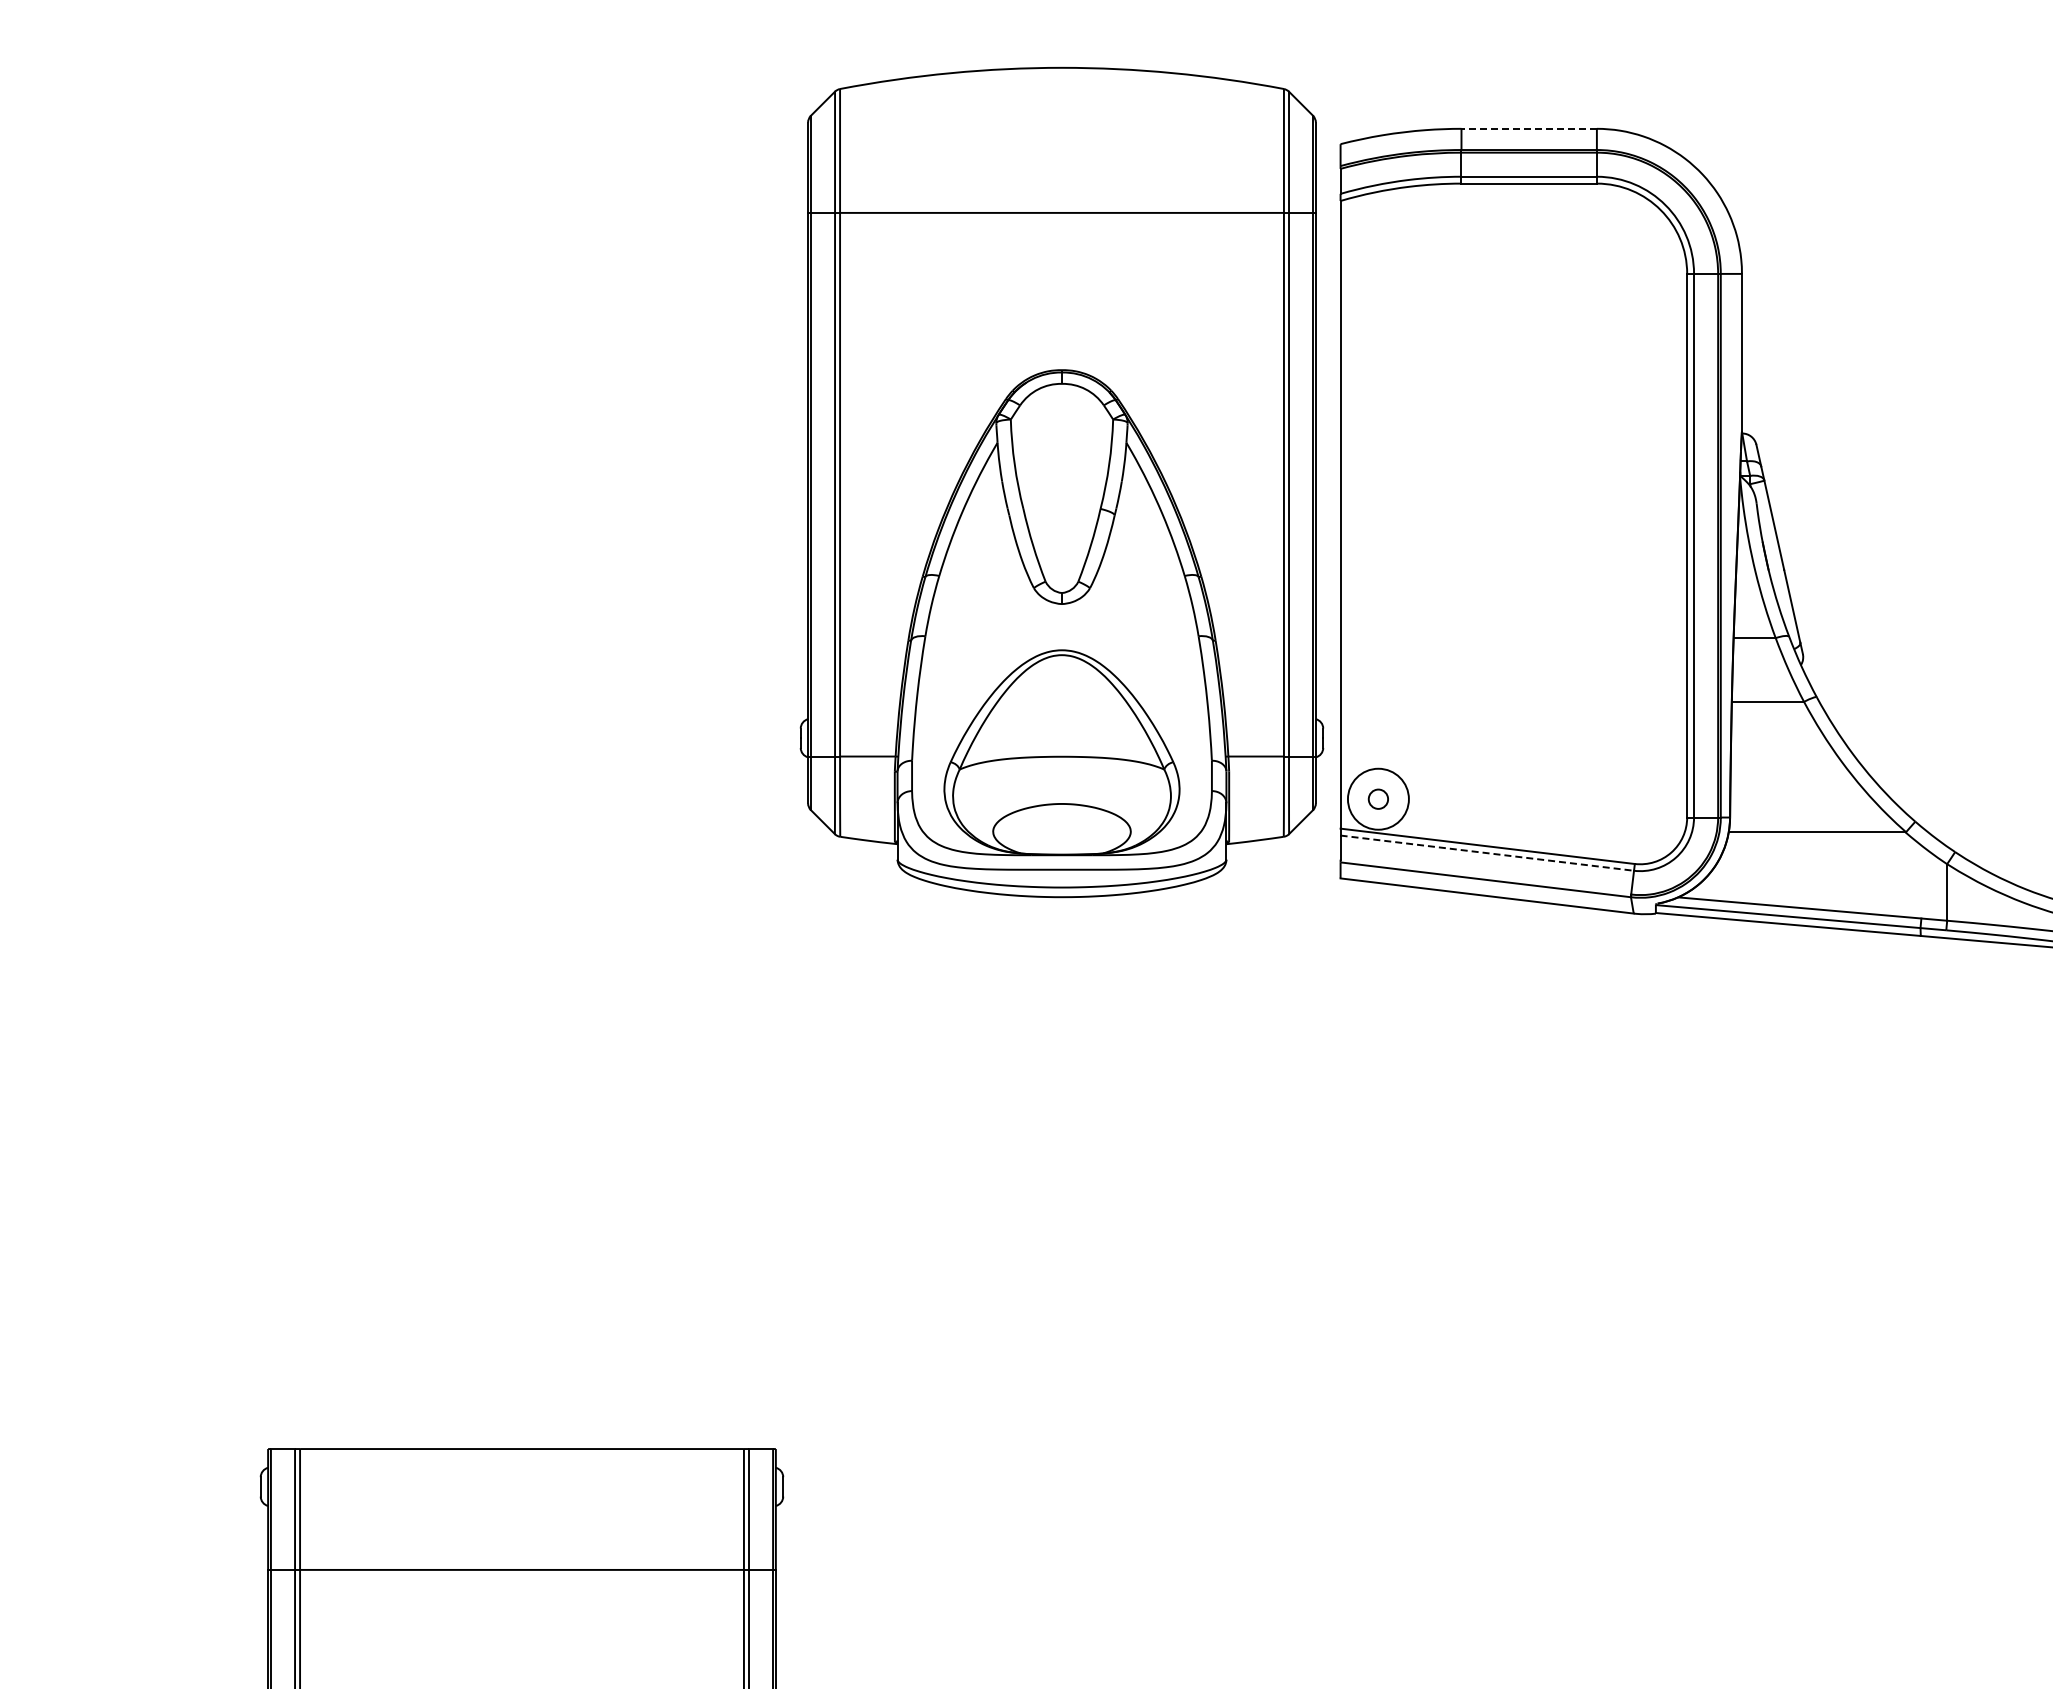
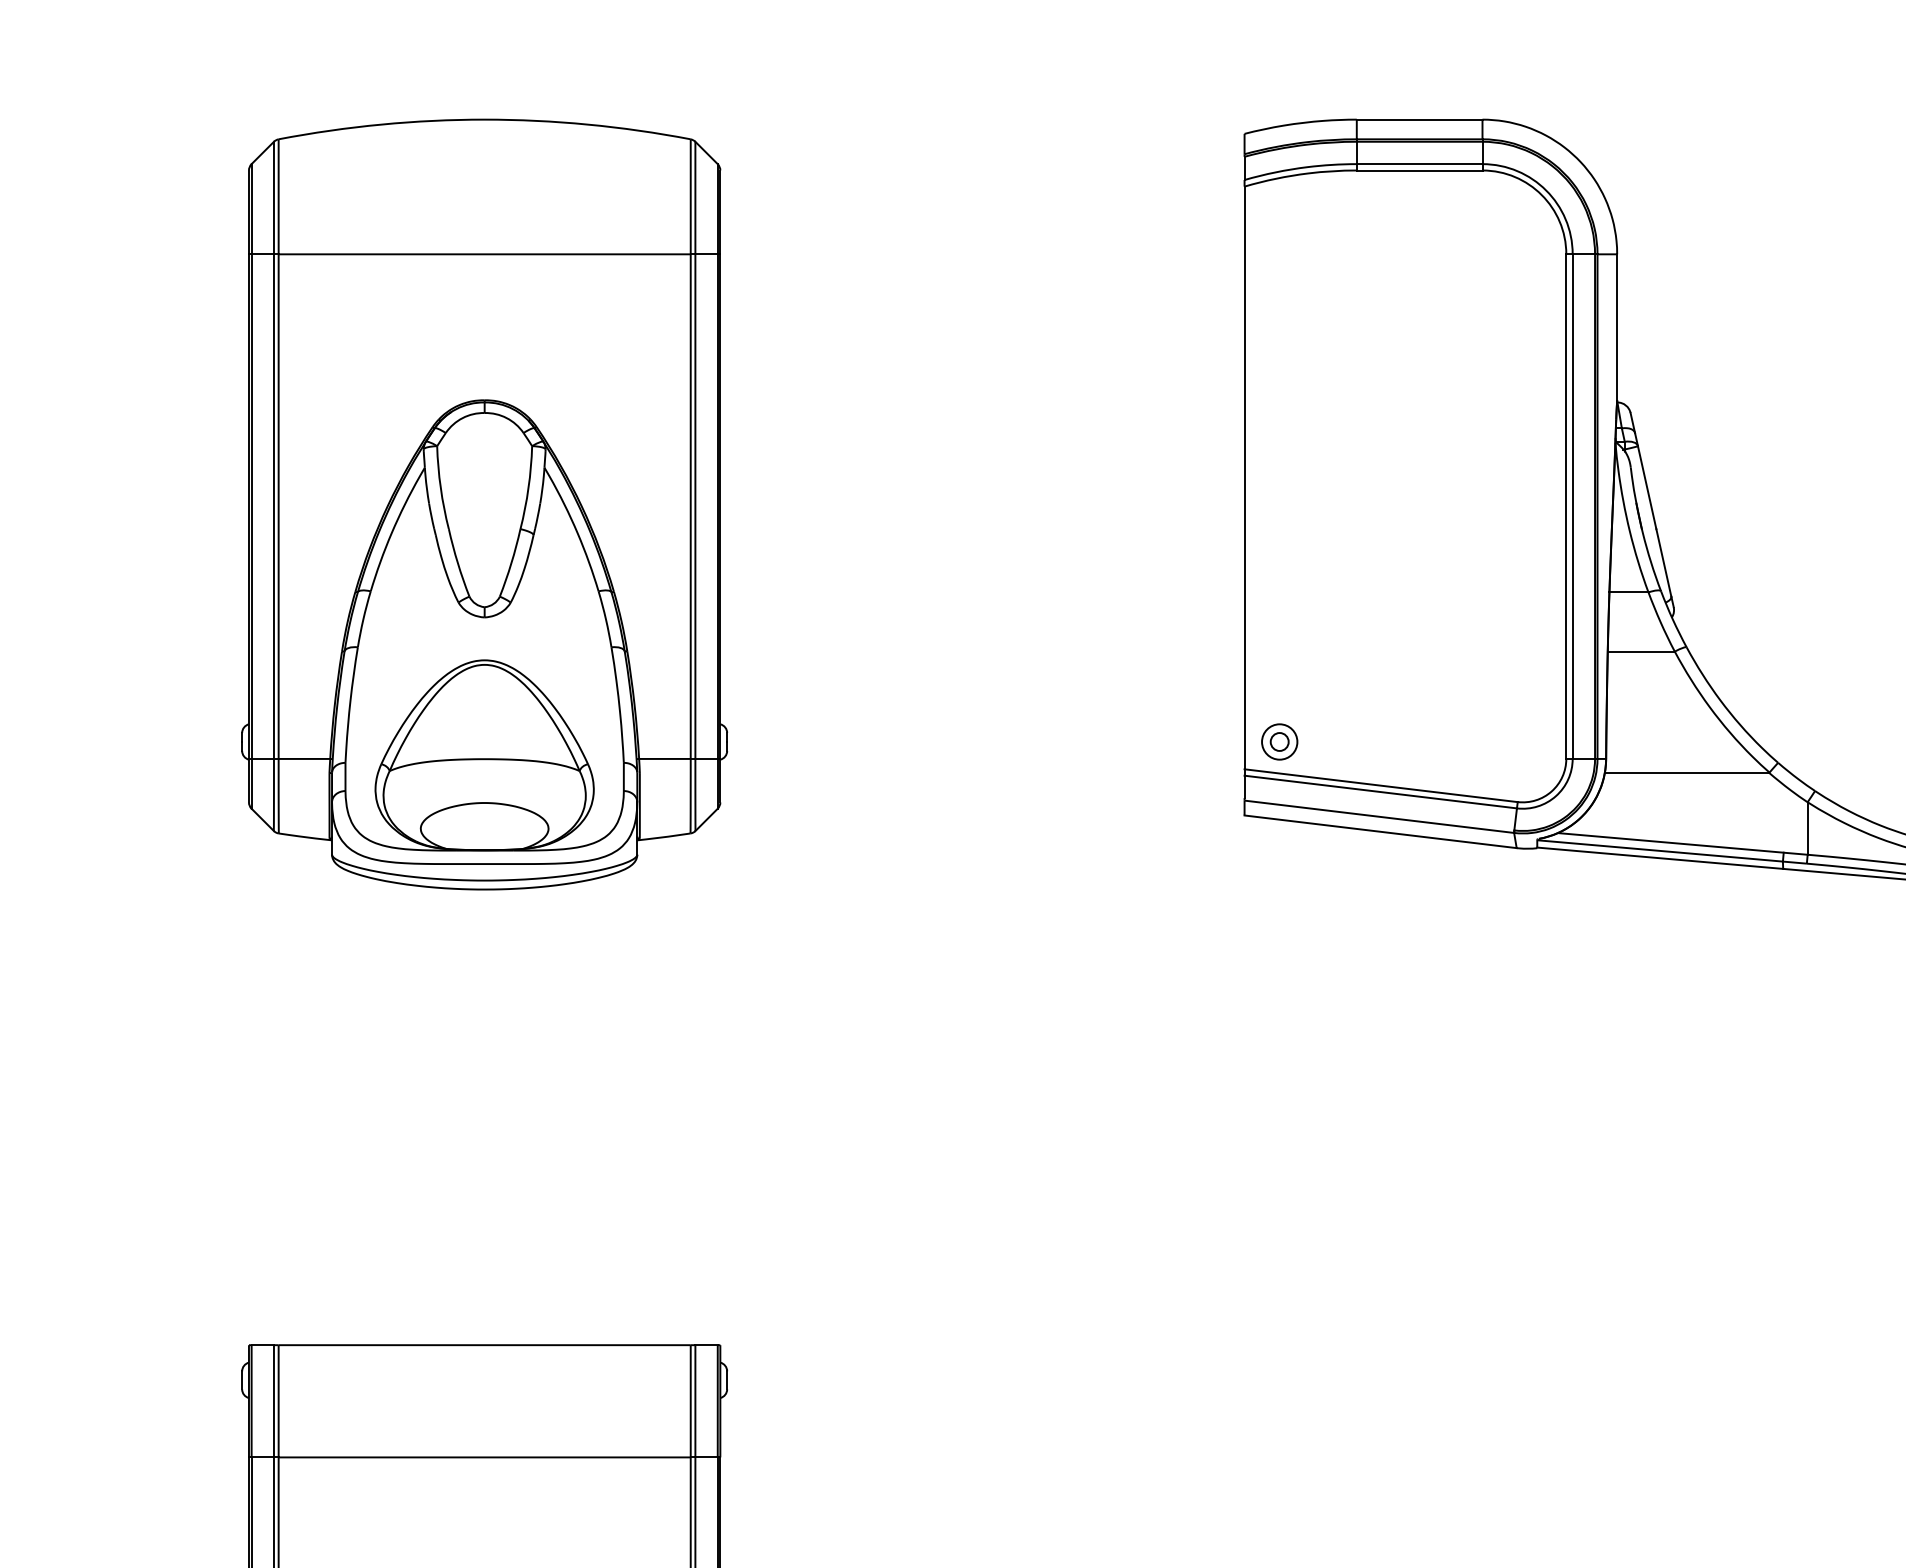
line: (1529, 128) -> (1419, 119), dashed -> solid
part: (1061, 482) -> (484, 504), moved
circle: (1378, 799) -> (1279, 742), size x0.62
line: (1487, 853) -> (1380, 792), dashed -> solid

